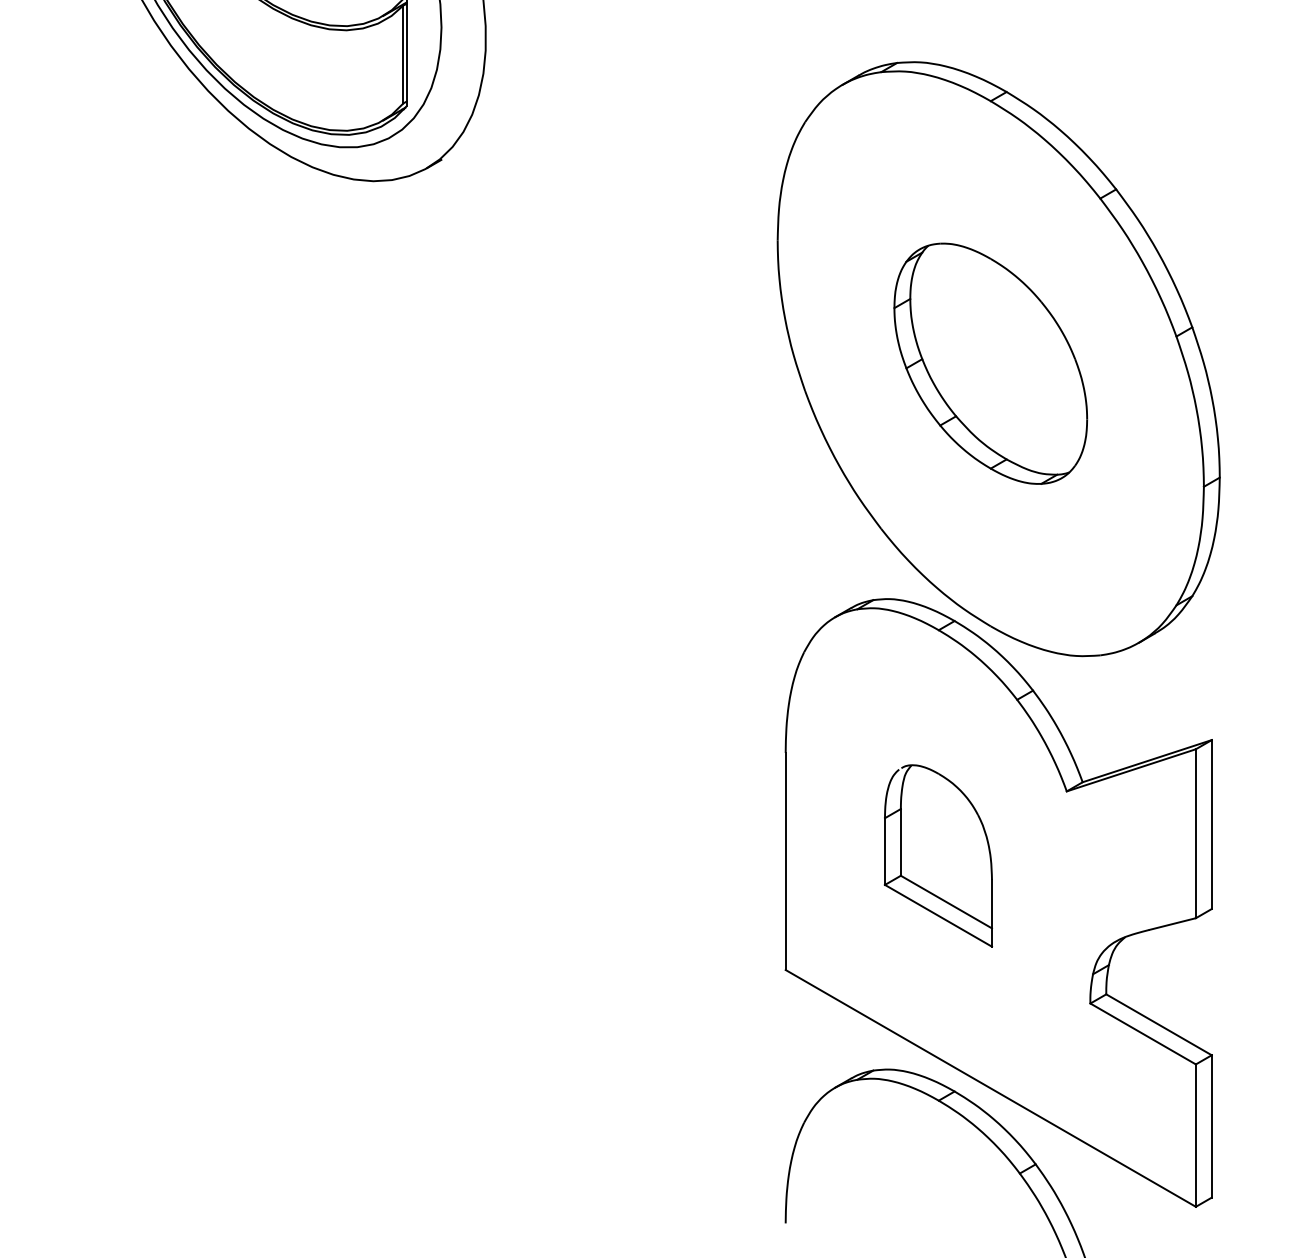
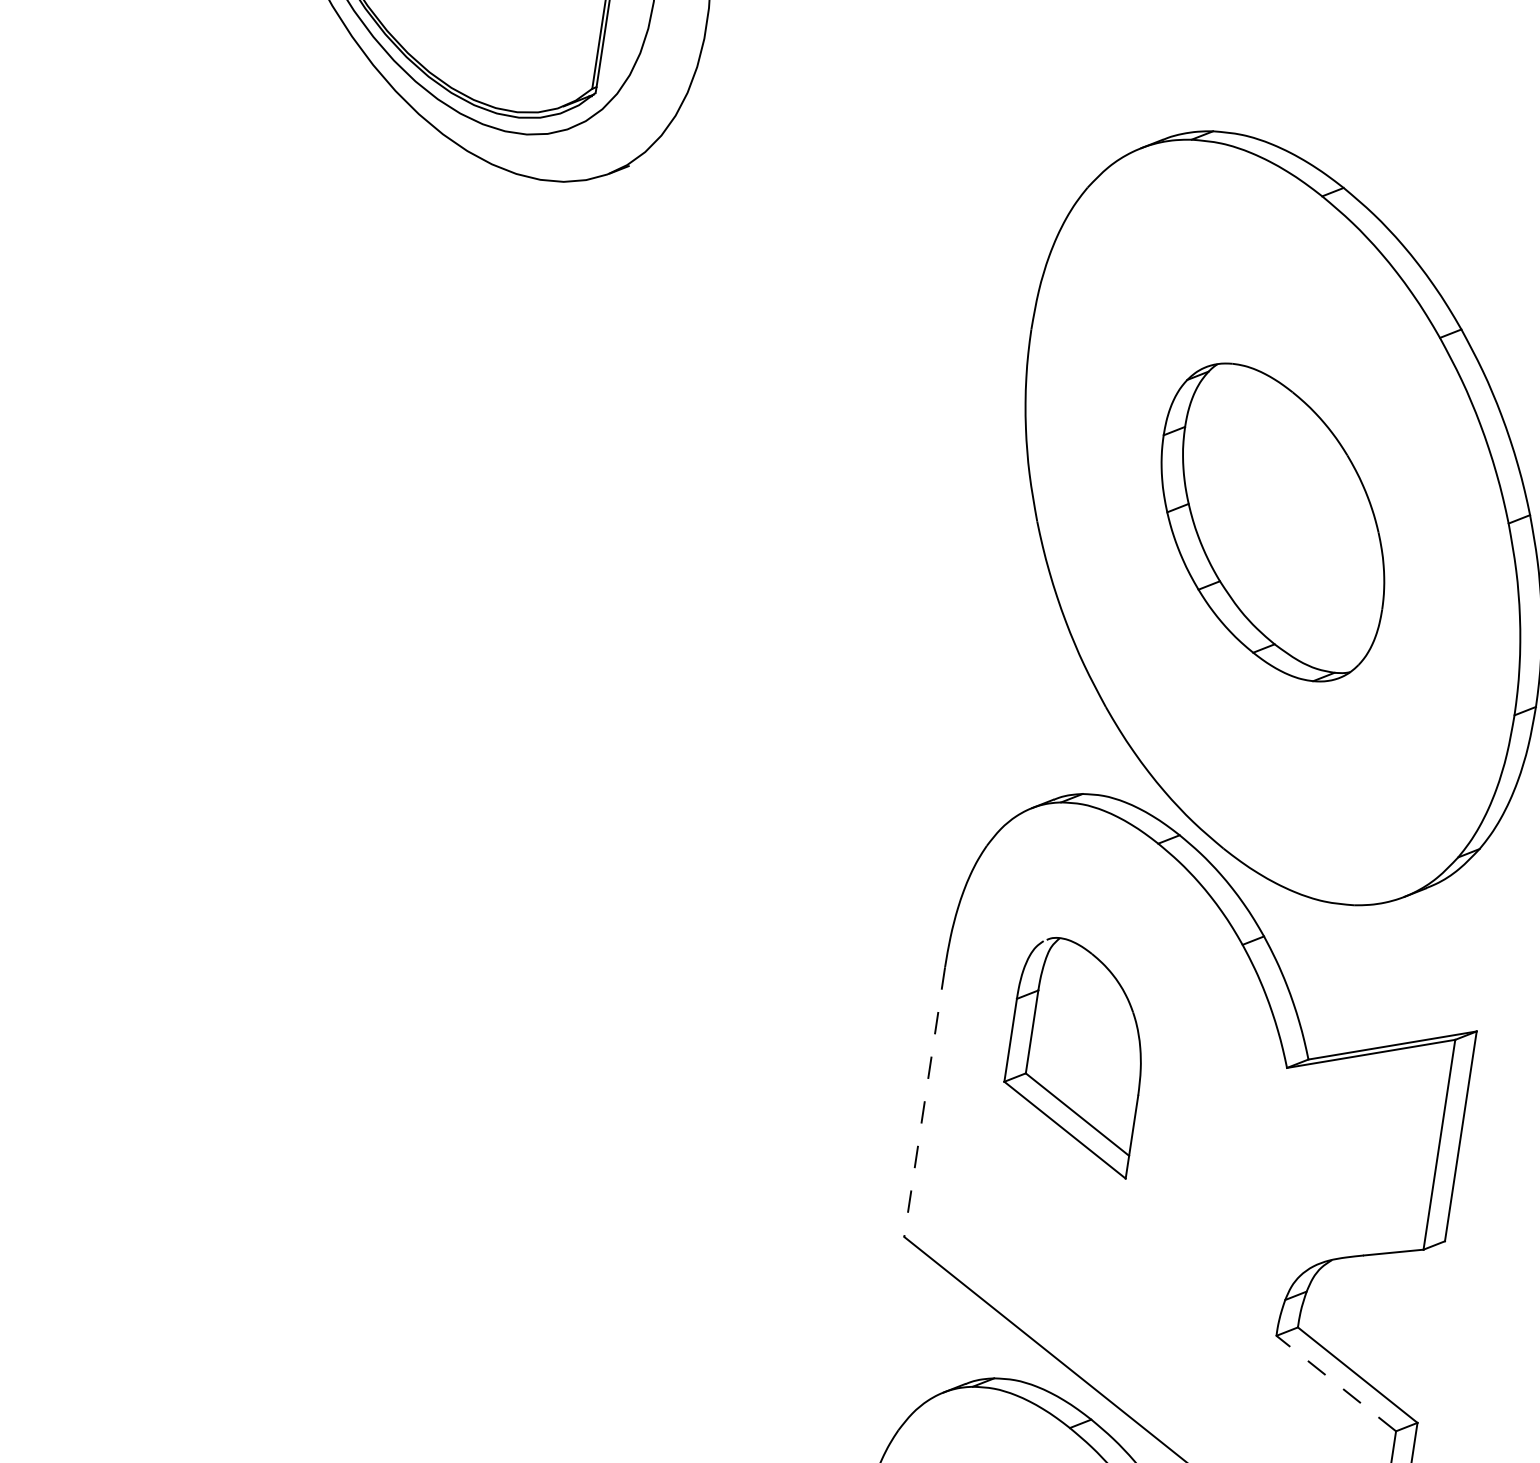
part: (938, 855) -> (1076, 1055), moved
line: (785, 861) -> (924, 1102), solid -> dashed
line: (1143, 1033) -> (1336, 1383), solid -> dashed

